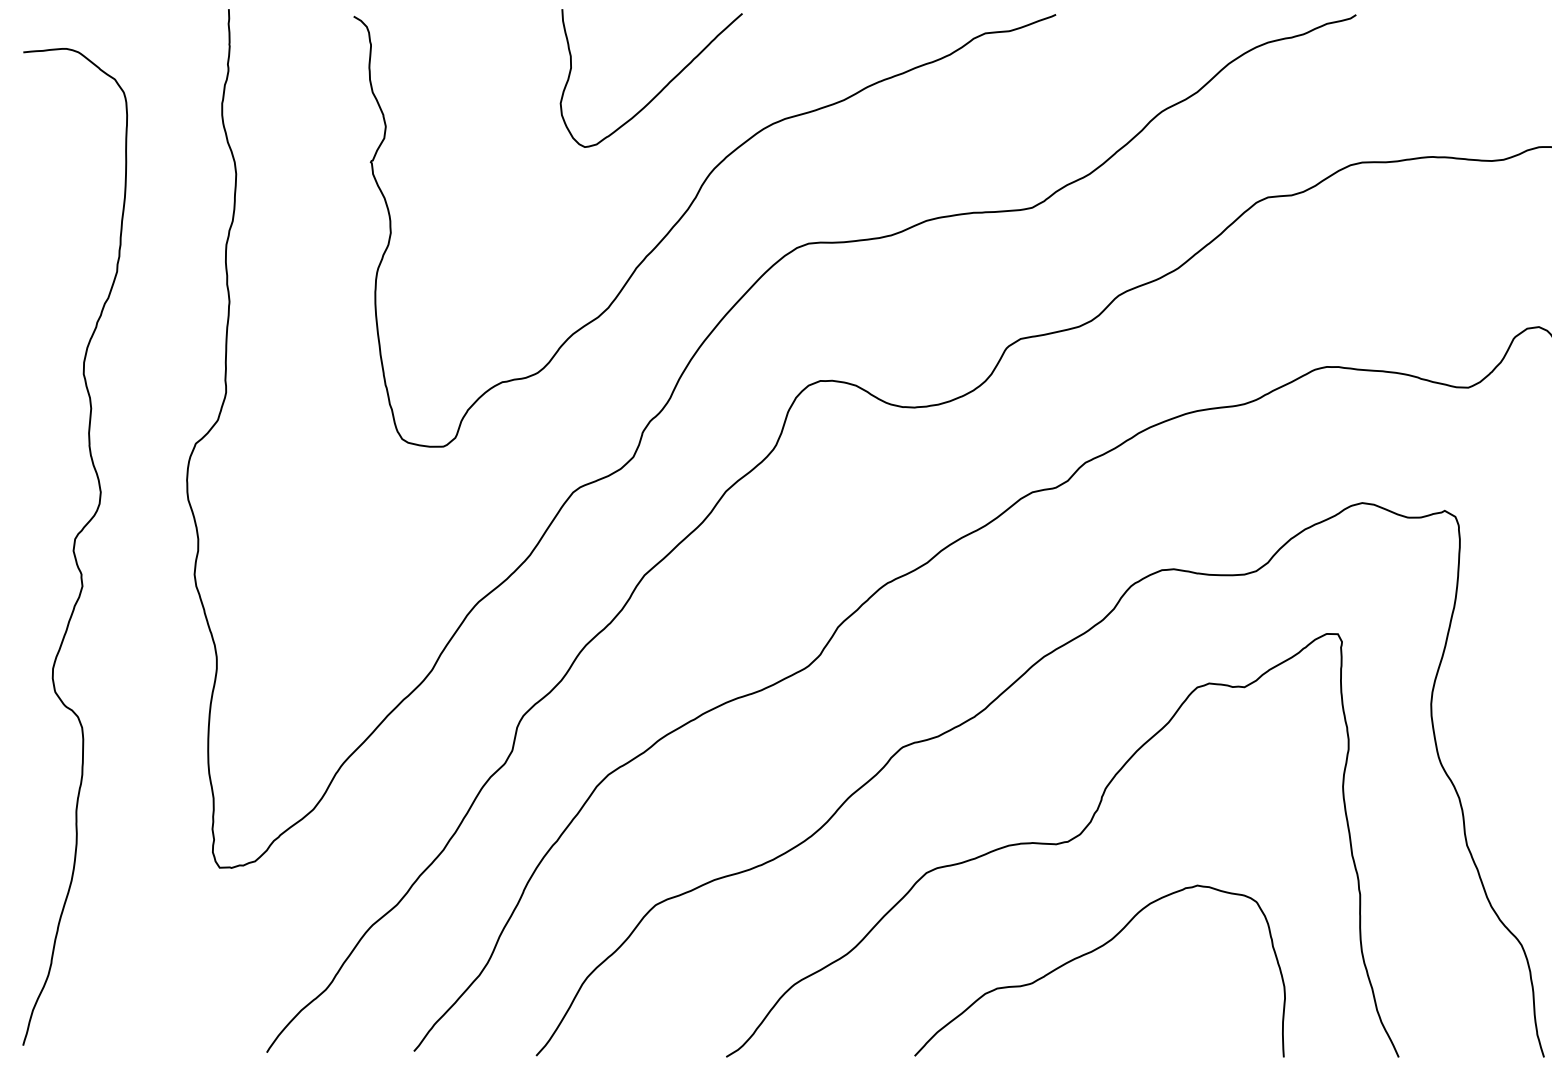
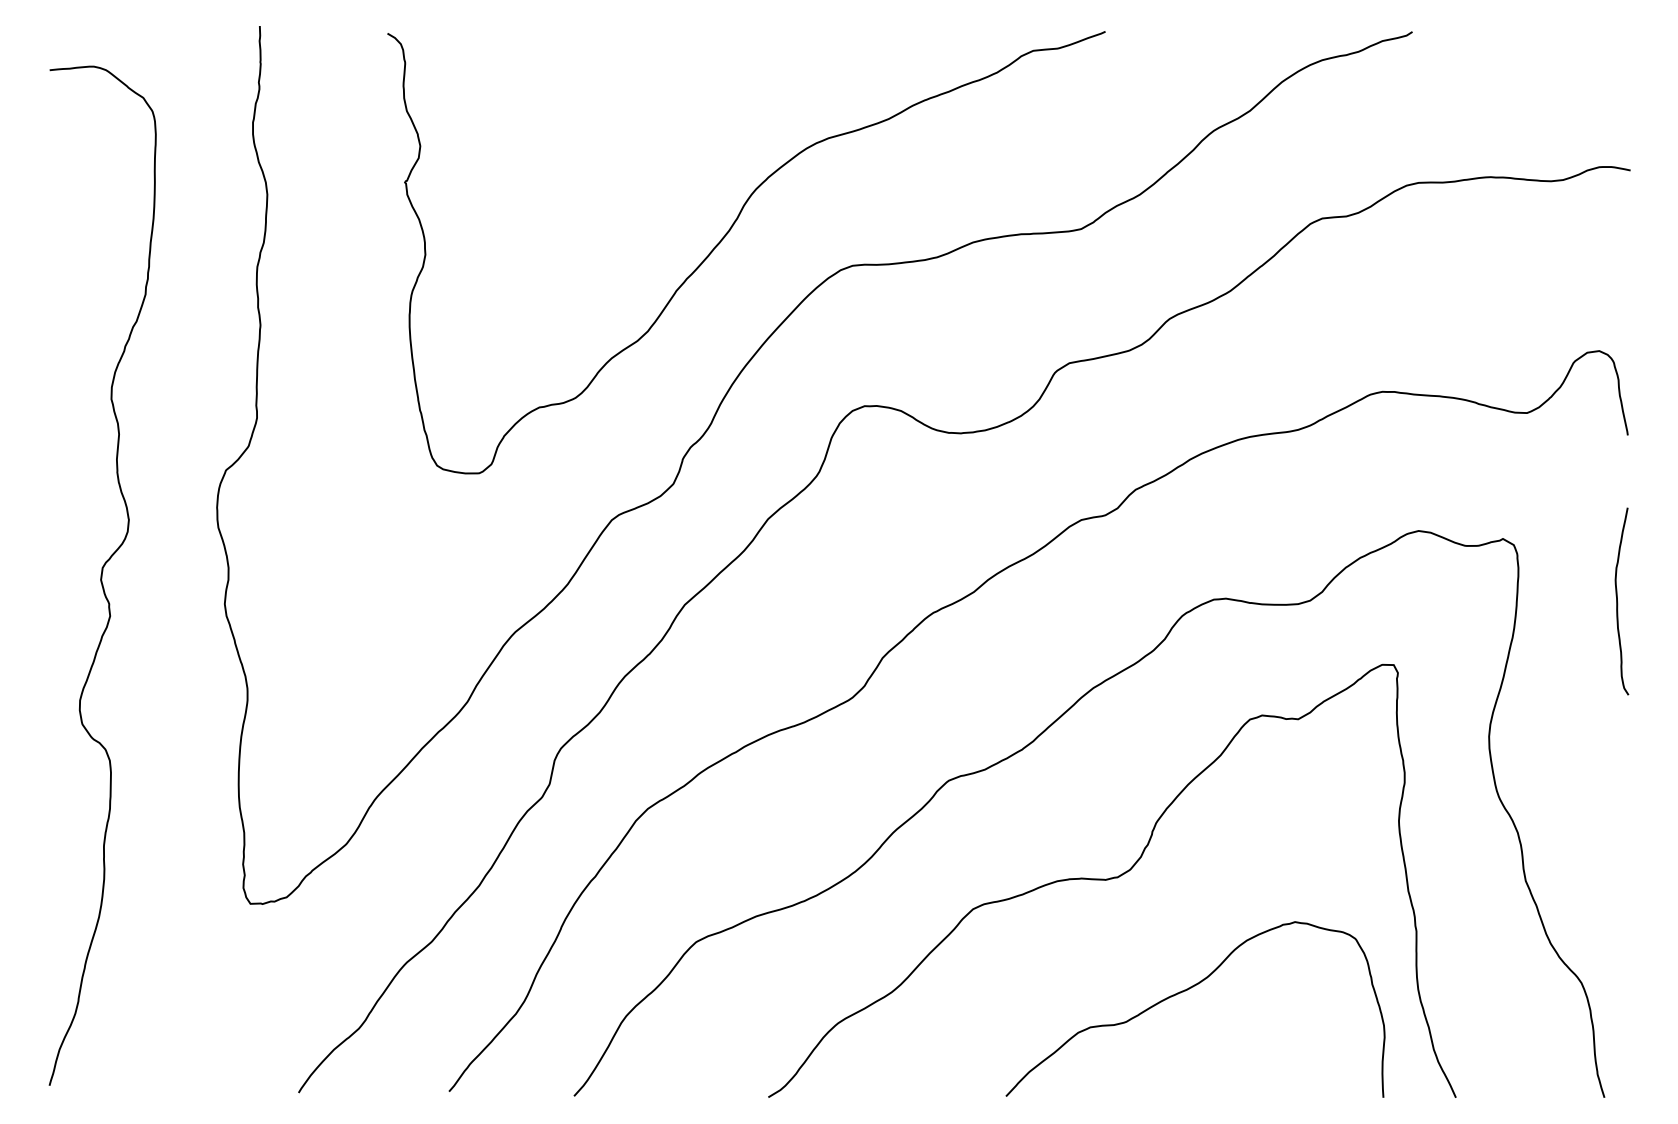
curve: (661, 88) -> (702, 107), removed
curve: (1090, 953) -> (1185, 991), moved

